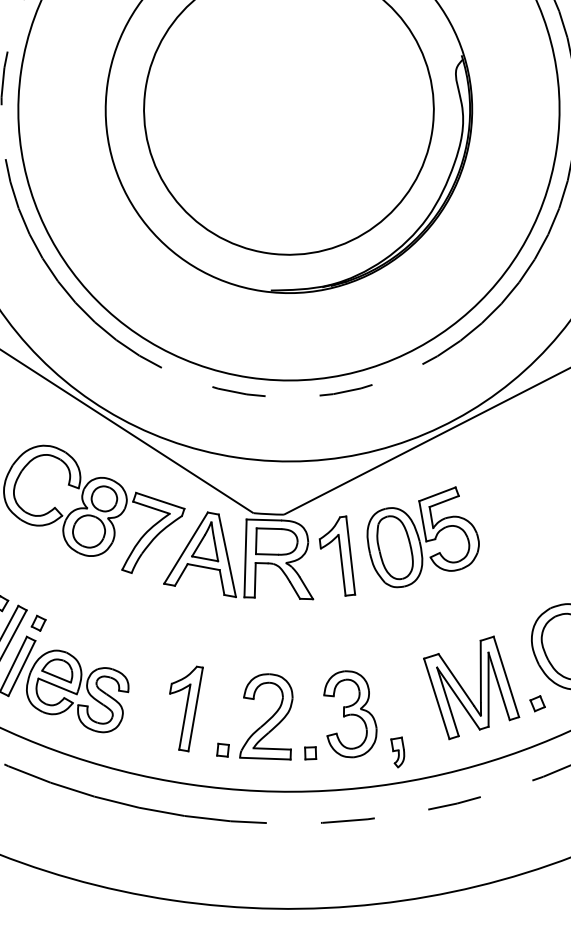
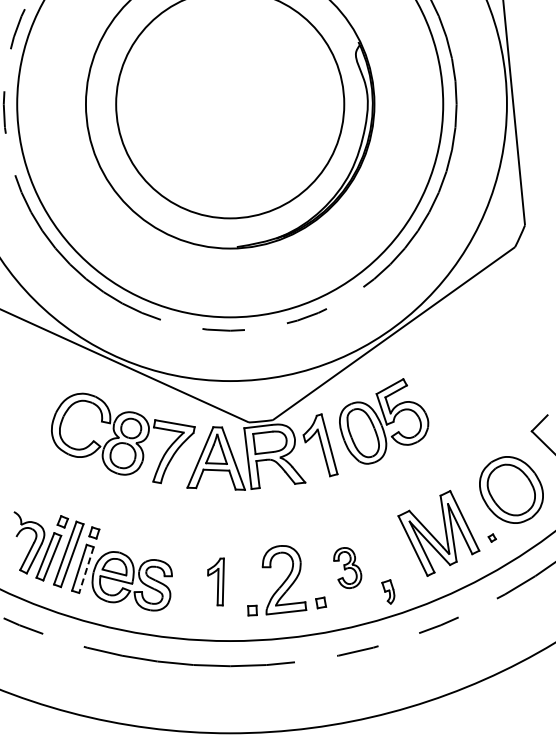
line: (21, 669) -> (86, 570), solid -> dashed
part: (538, 702) -> (492, 537), size x0.6
part: (181, 706) -> (215, 581), size x0.7
part: (350, 713) -> (347, 567), size x0.6

